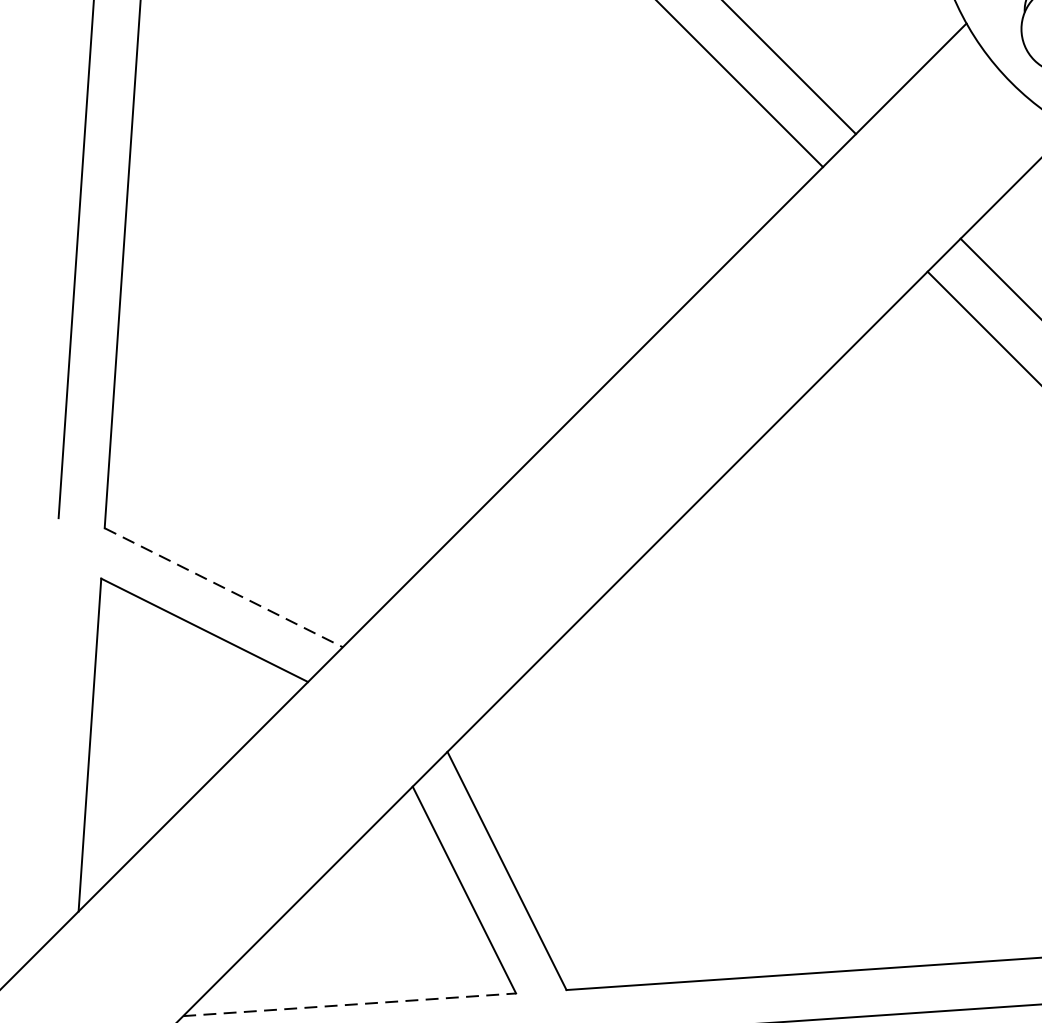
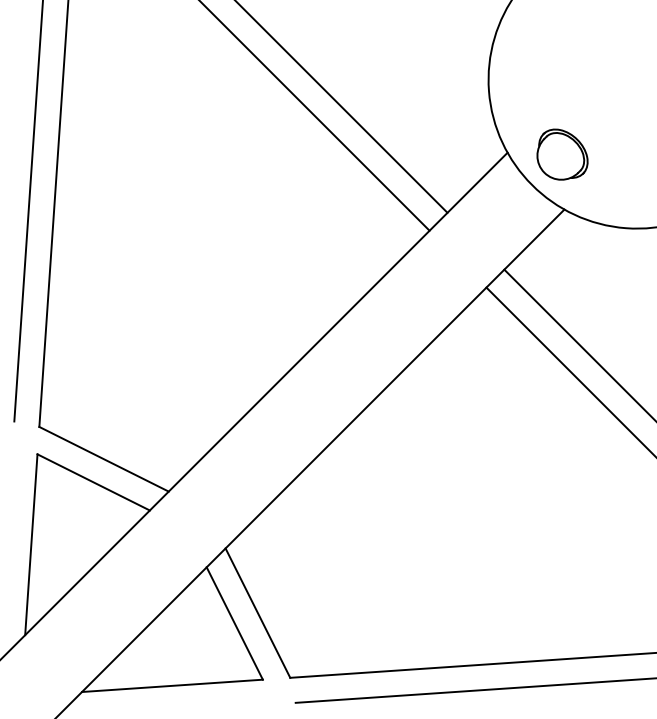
line: (224, 588) -> (104, 459), dashed -> solid
line: (349, 1004) -> (172, 685), dashed -> solid

